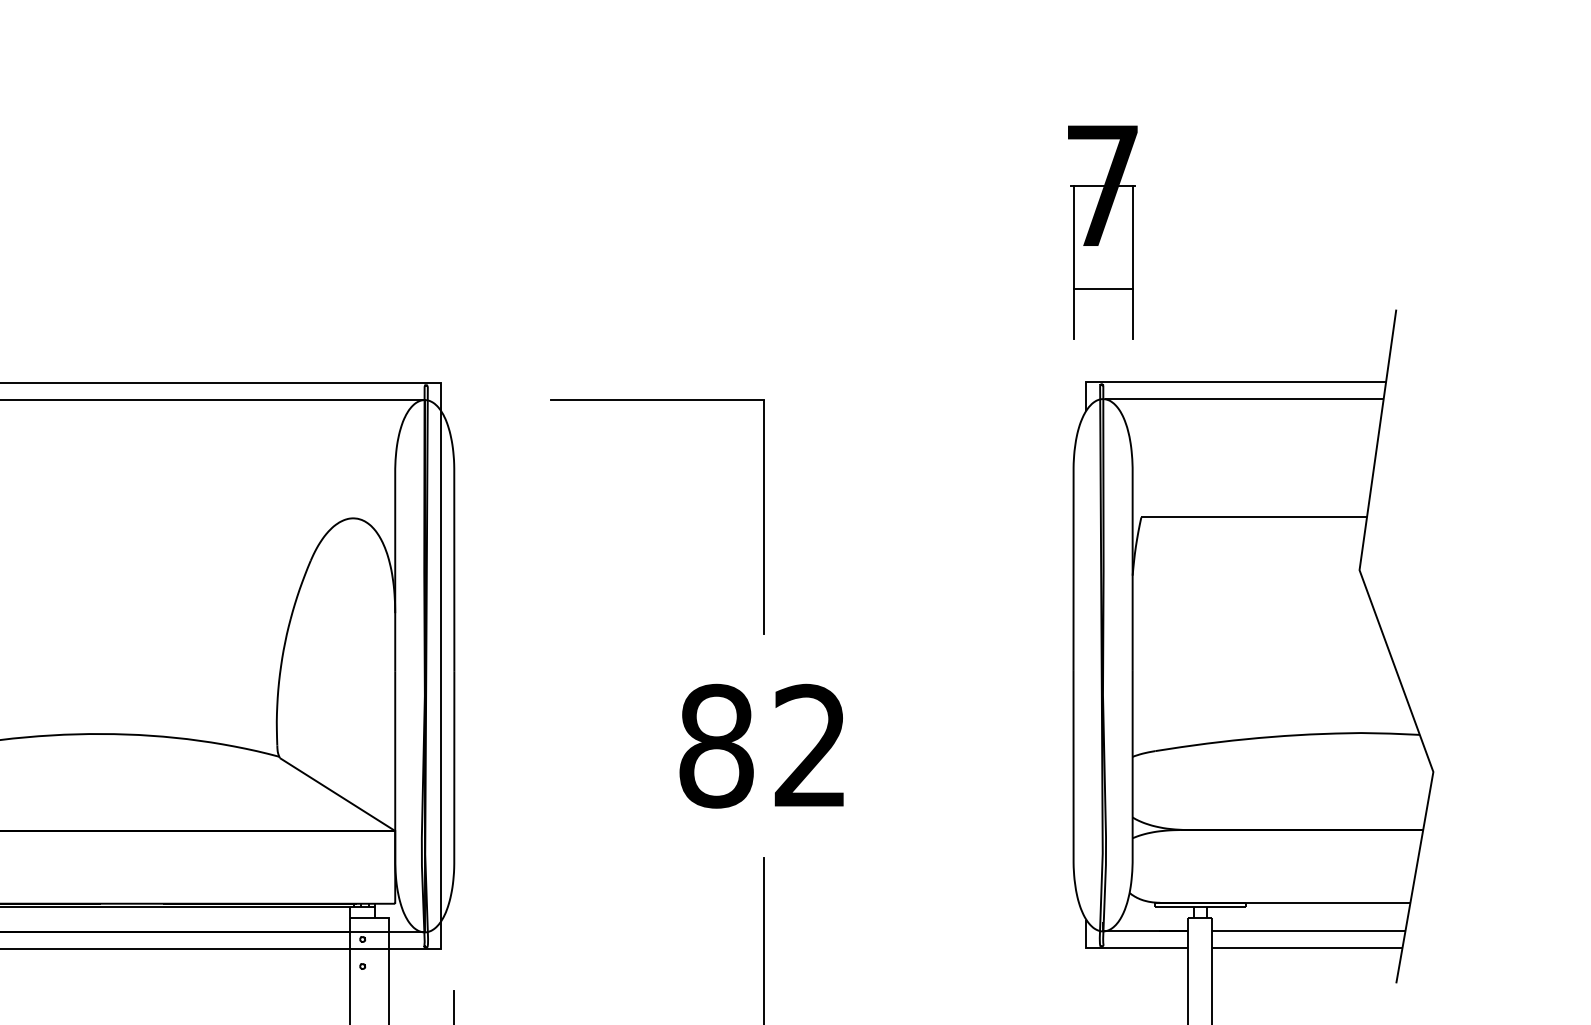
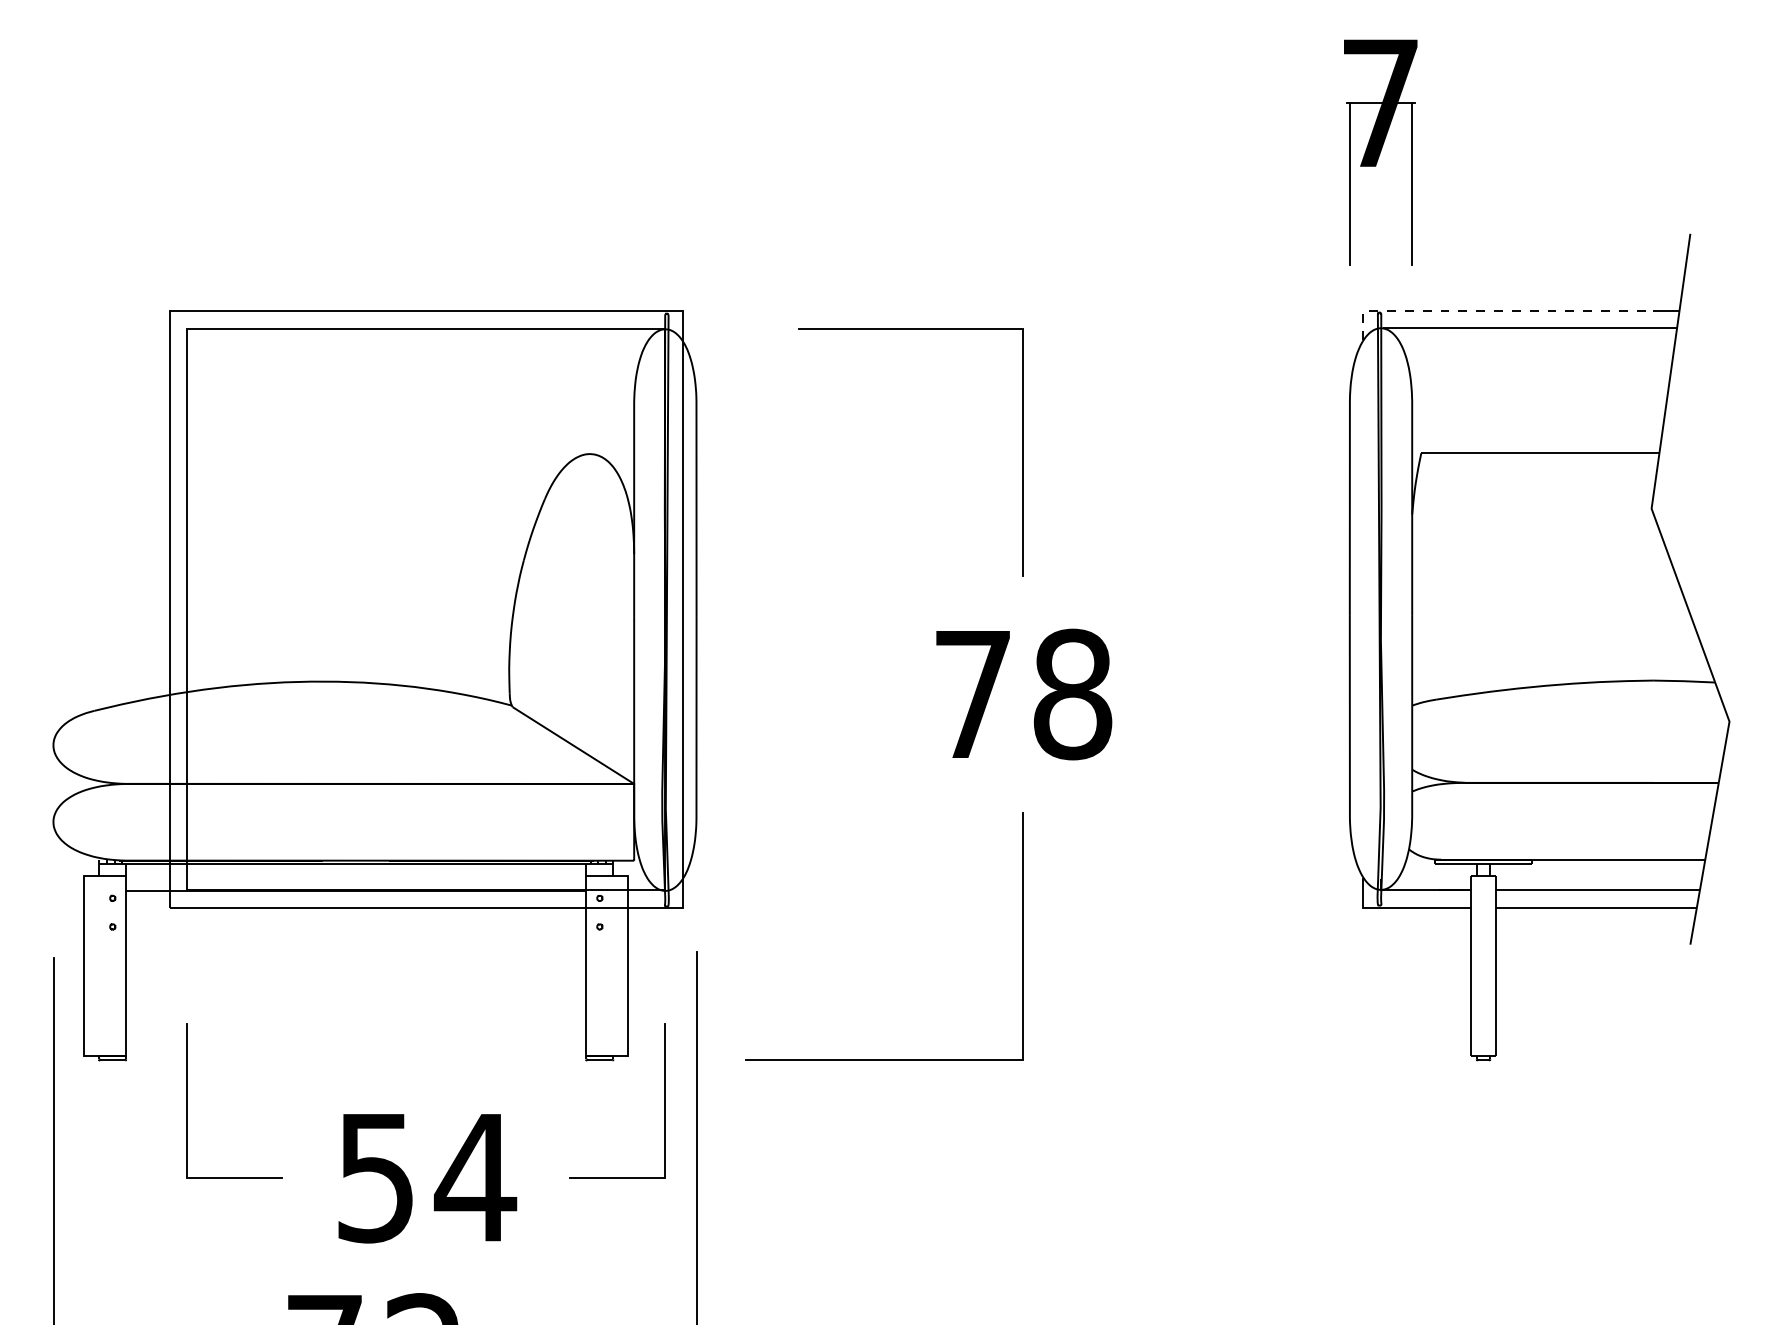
line: (1102, 289) -> (1380, 212), removed
line: (1209, 382) -> (1493, 310), solid -> dashed
text: (764, 746) -> (1023, 694), 82 -> 78

